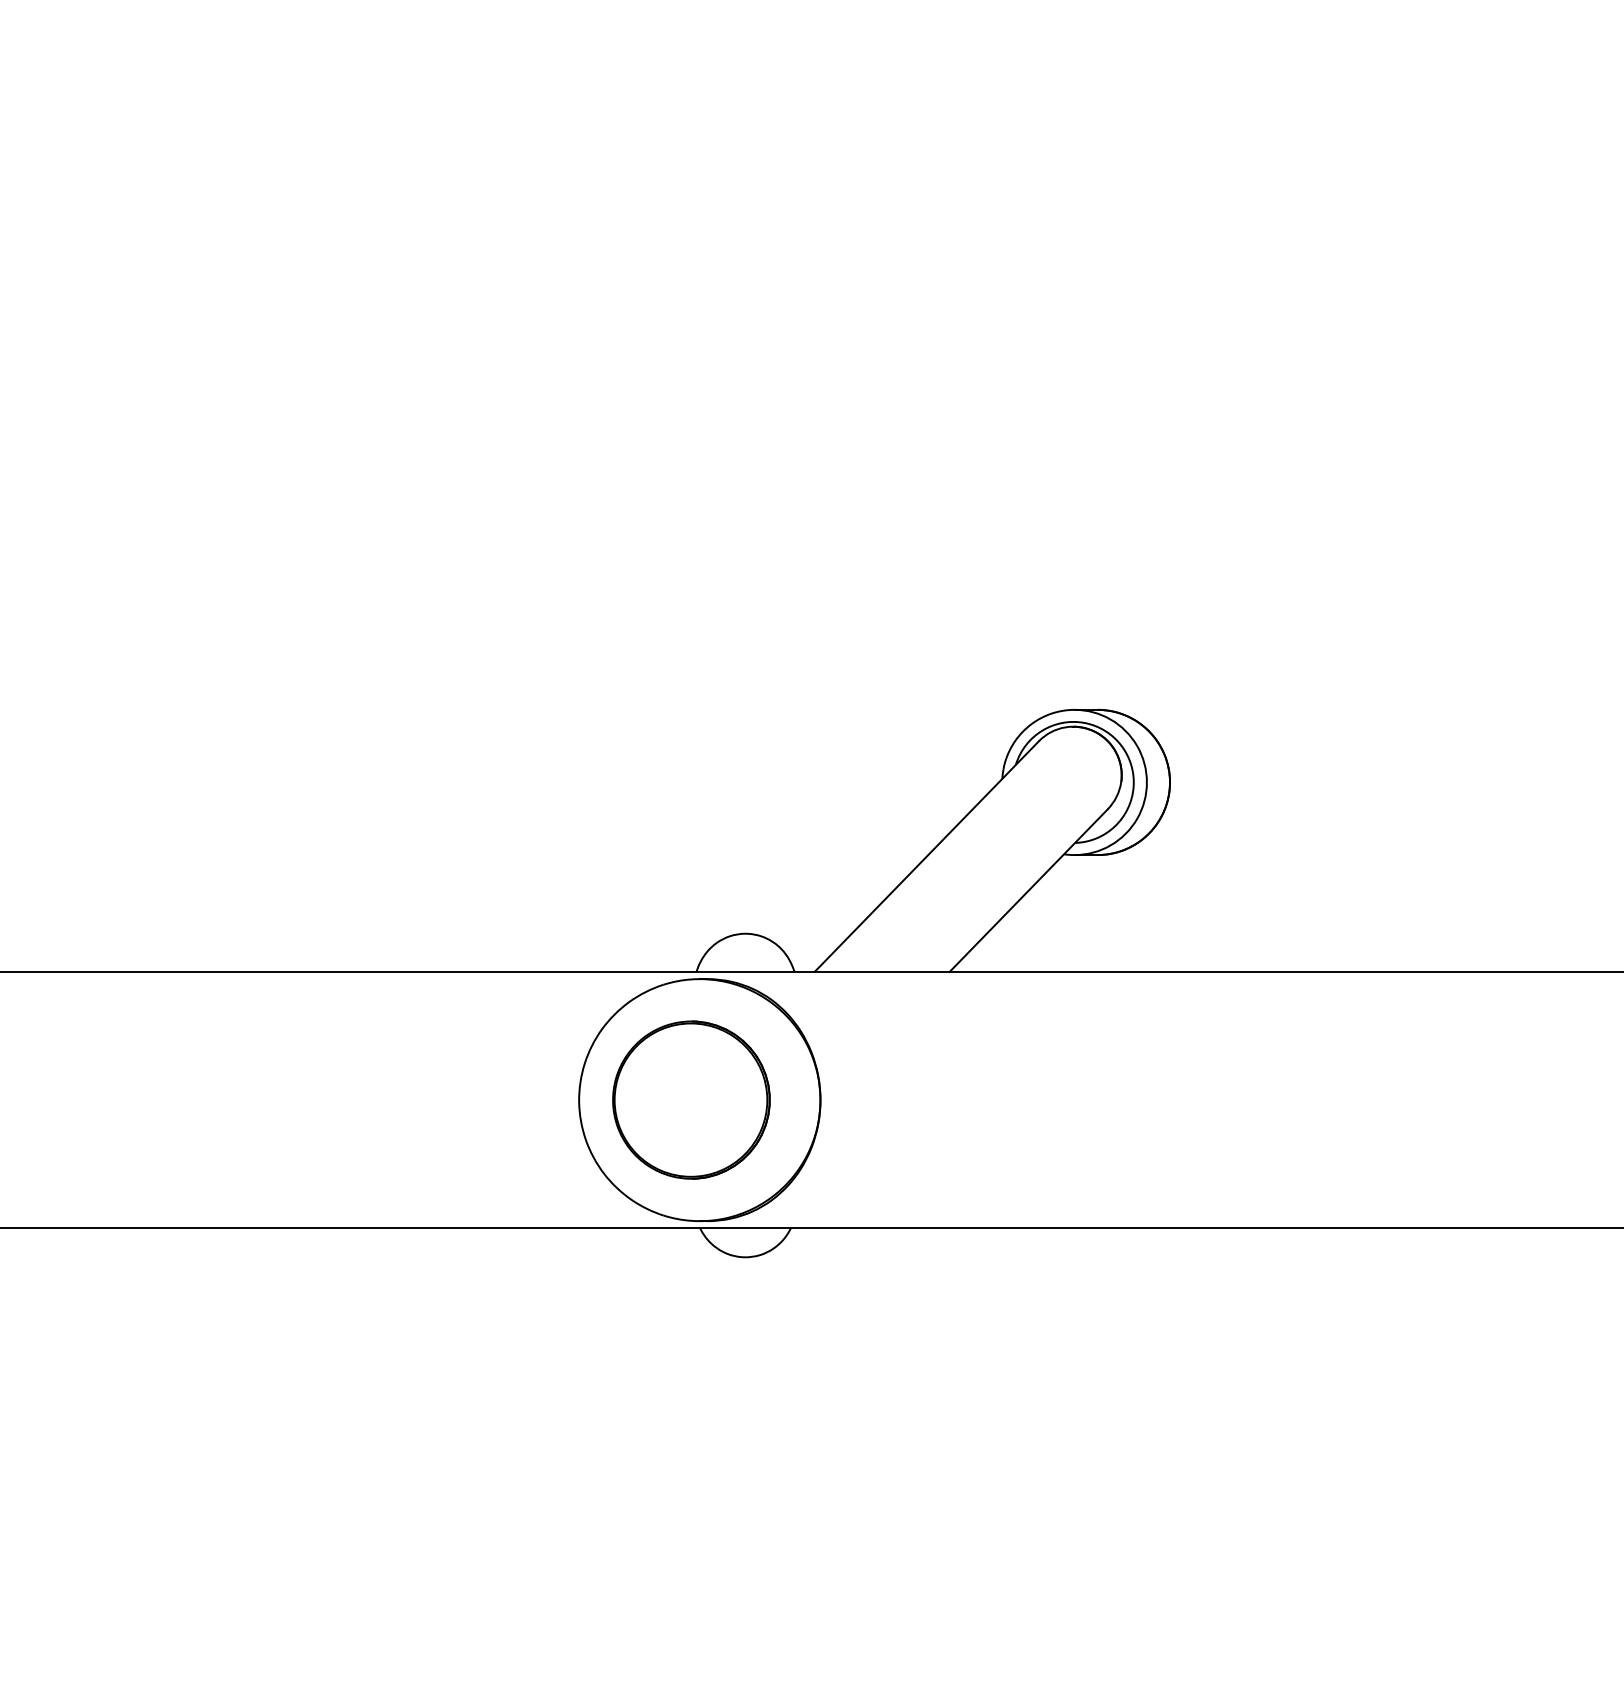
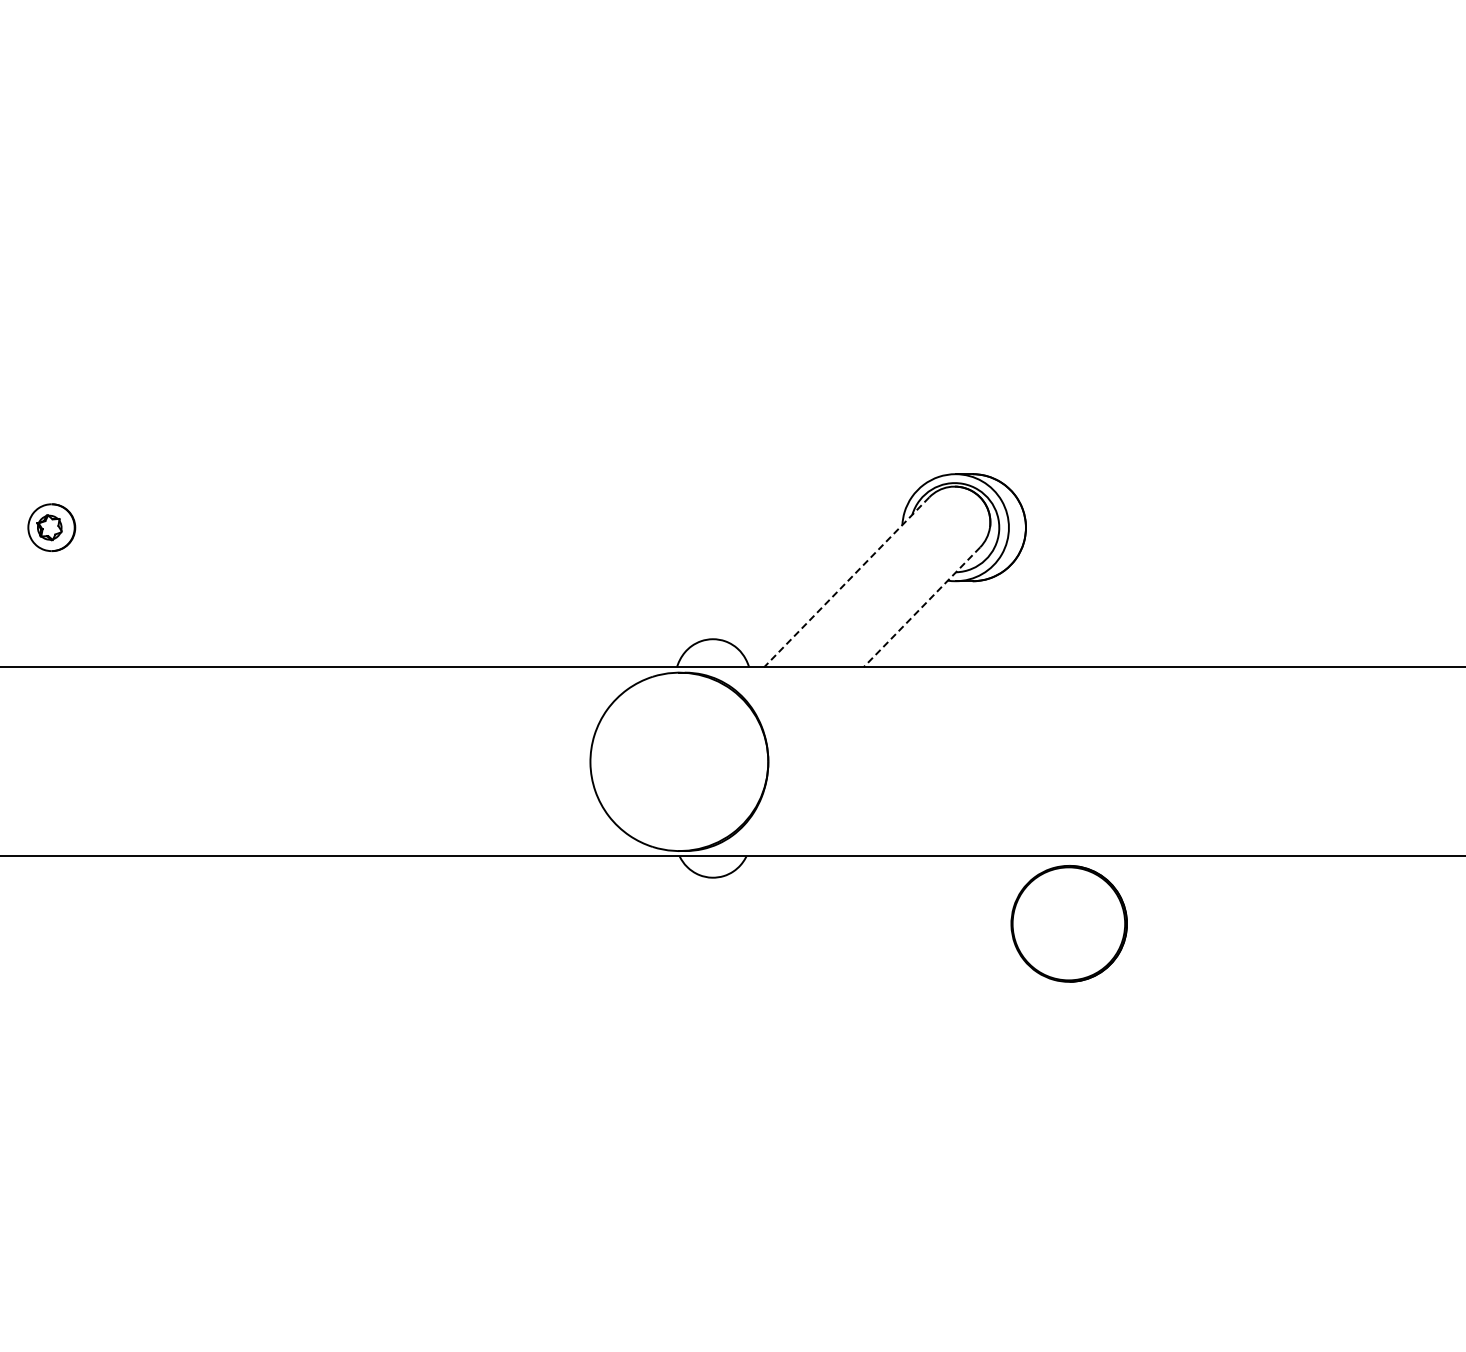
line: (926, 856) -> (846, 582), solid -> dashed
line: (1028, 890) -> (921, 607), solid -> dashed
part: (690, 1099) -> (1068, 923), moved

